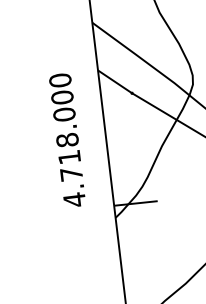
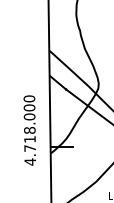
text: (66, 140) -> (29, 130), moved

